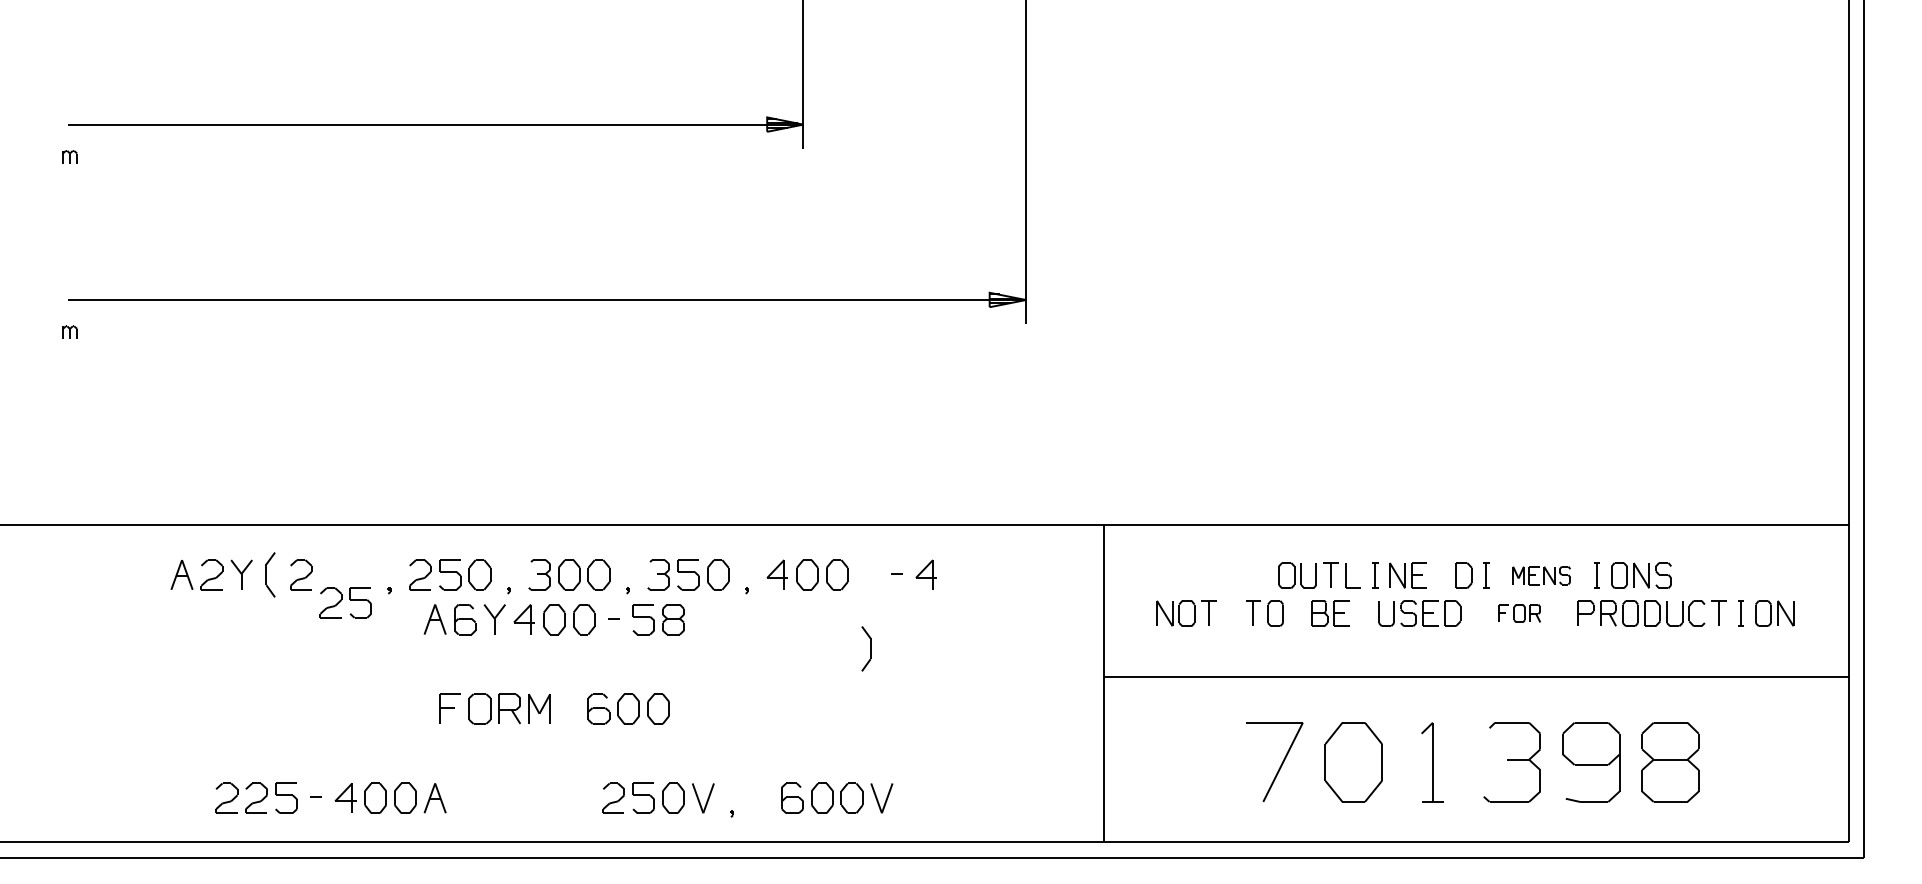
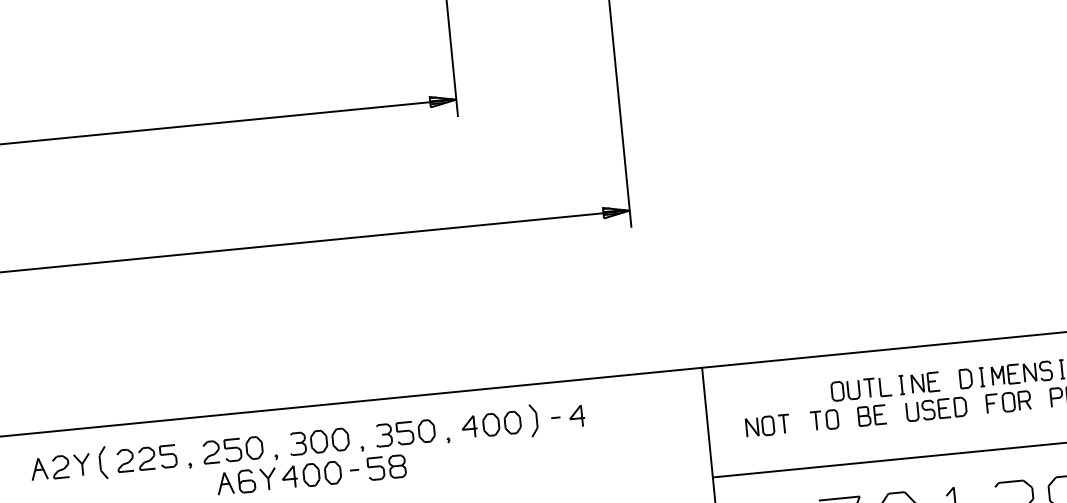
part: (1541, 575) -> (1021, 373), size x1.43
part: (345, 602) -> (157, 457), moved
part: (1519, 613) -> (1008, 402), size x1.43
part: (866, 648) -> (533, 420), moved

